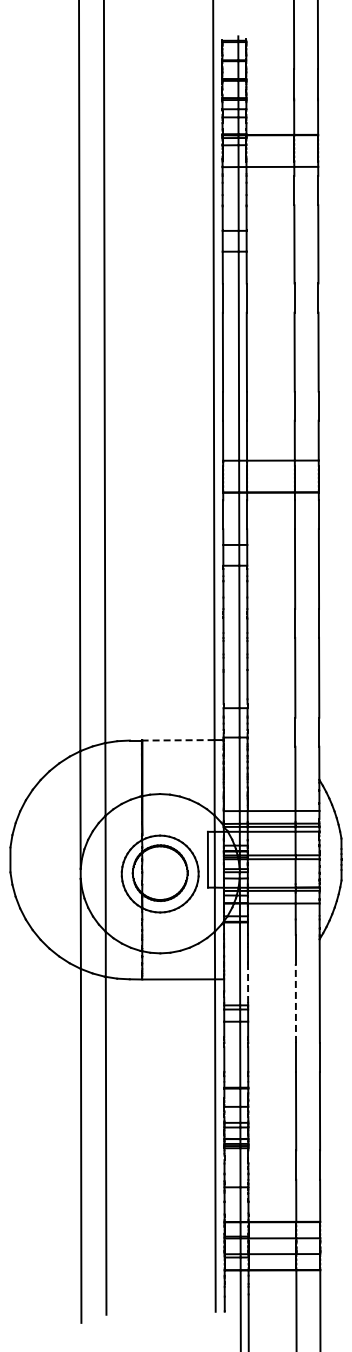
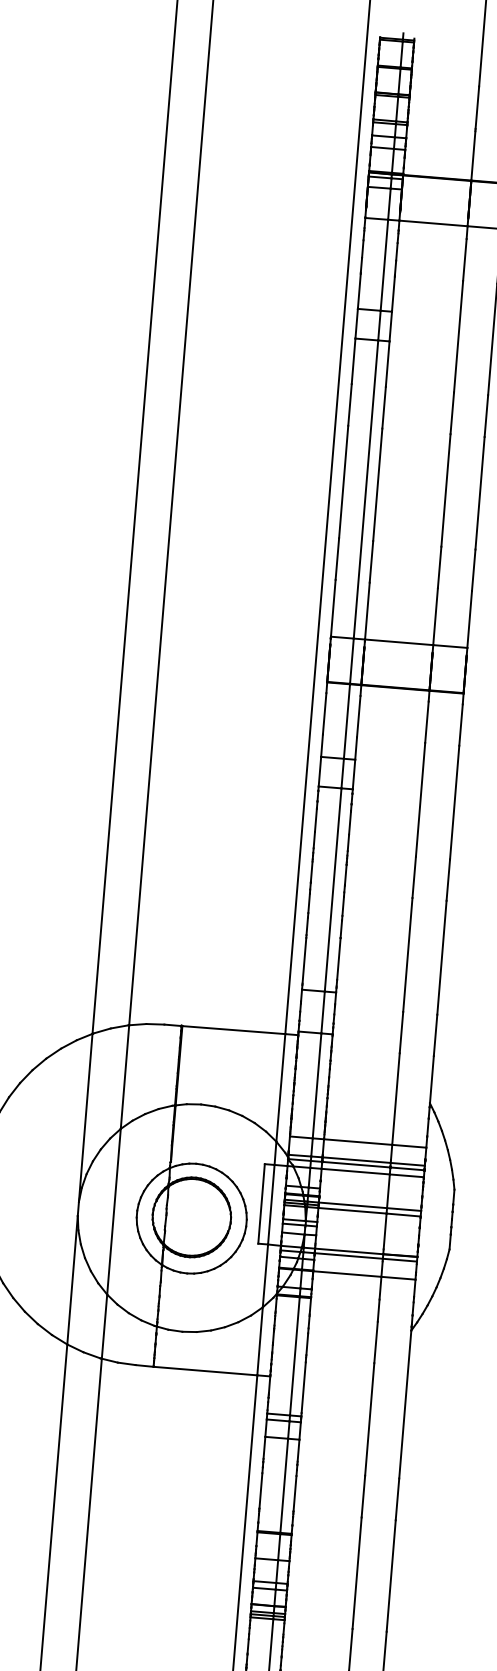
line: (178, 740) -> (233, 1030), dashed -> solid
line: (248, 985) -> (304, 1388), dashed -> solid
line: (295, 1003) -> (369, 1419), dashed -> solid

